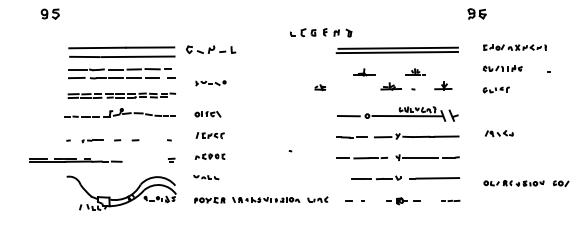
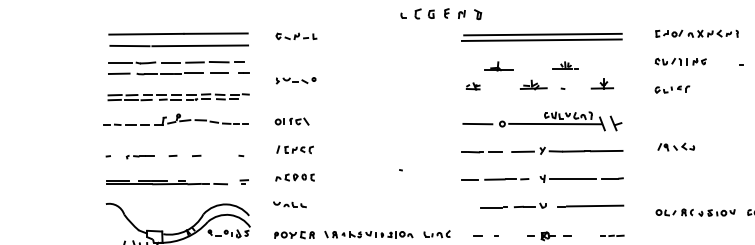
part: (211, 49) -> (296, 36), size x0.62
part: (320, 87) -> (473, 86), moved
part: (75, 160) -> (166, 182), moved

